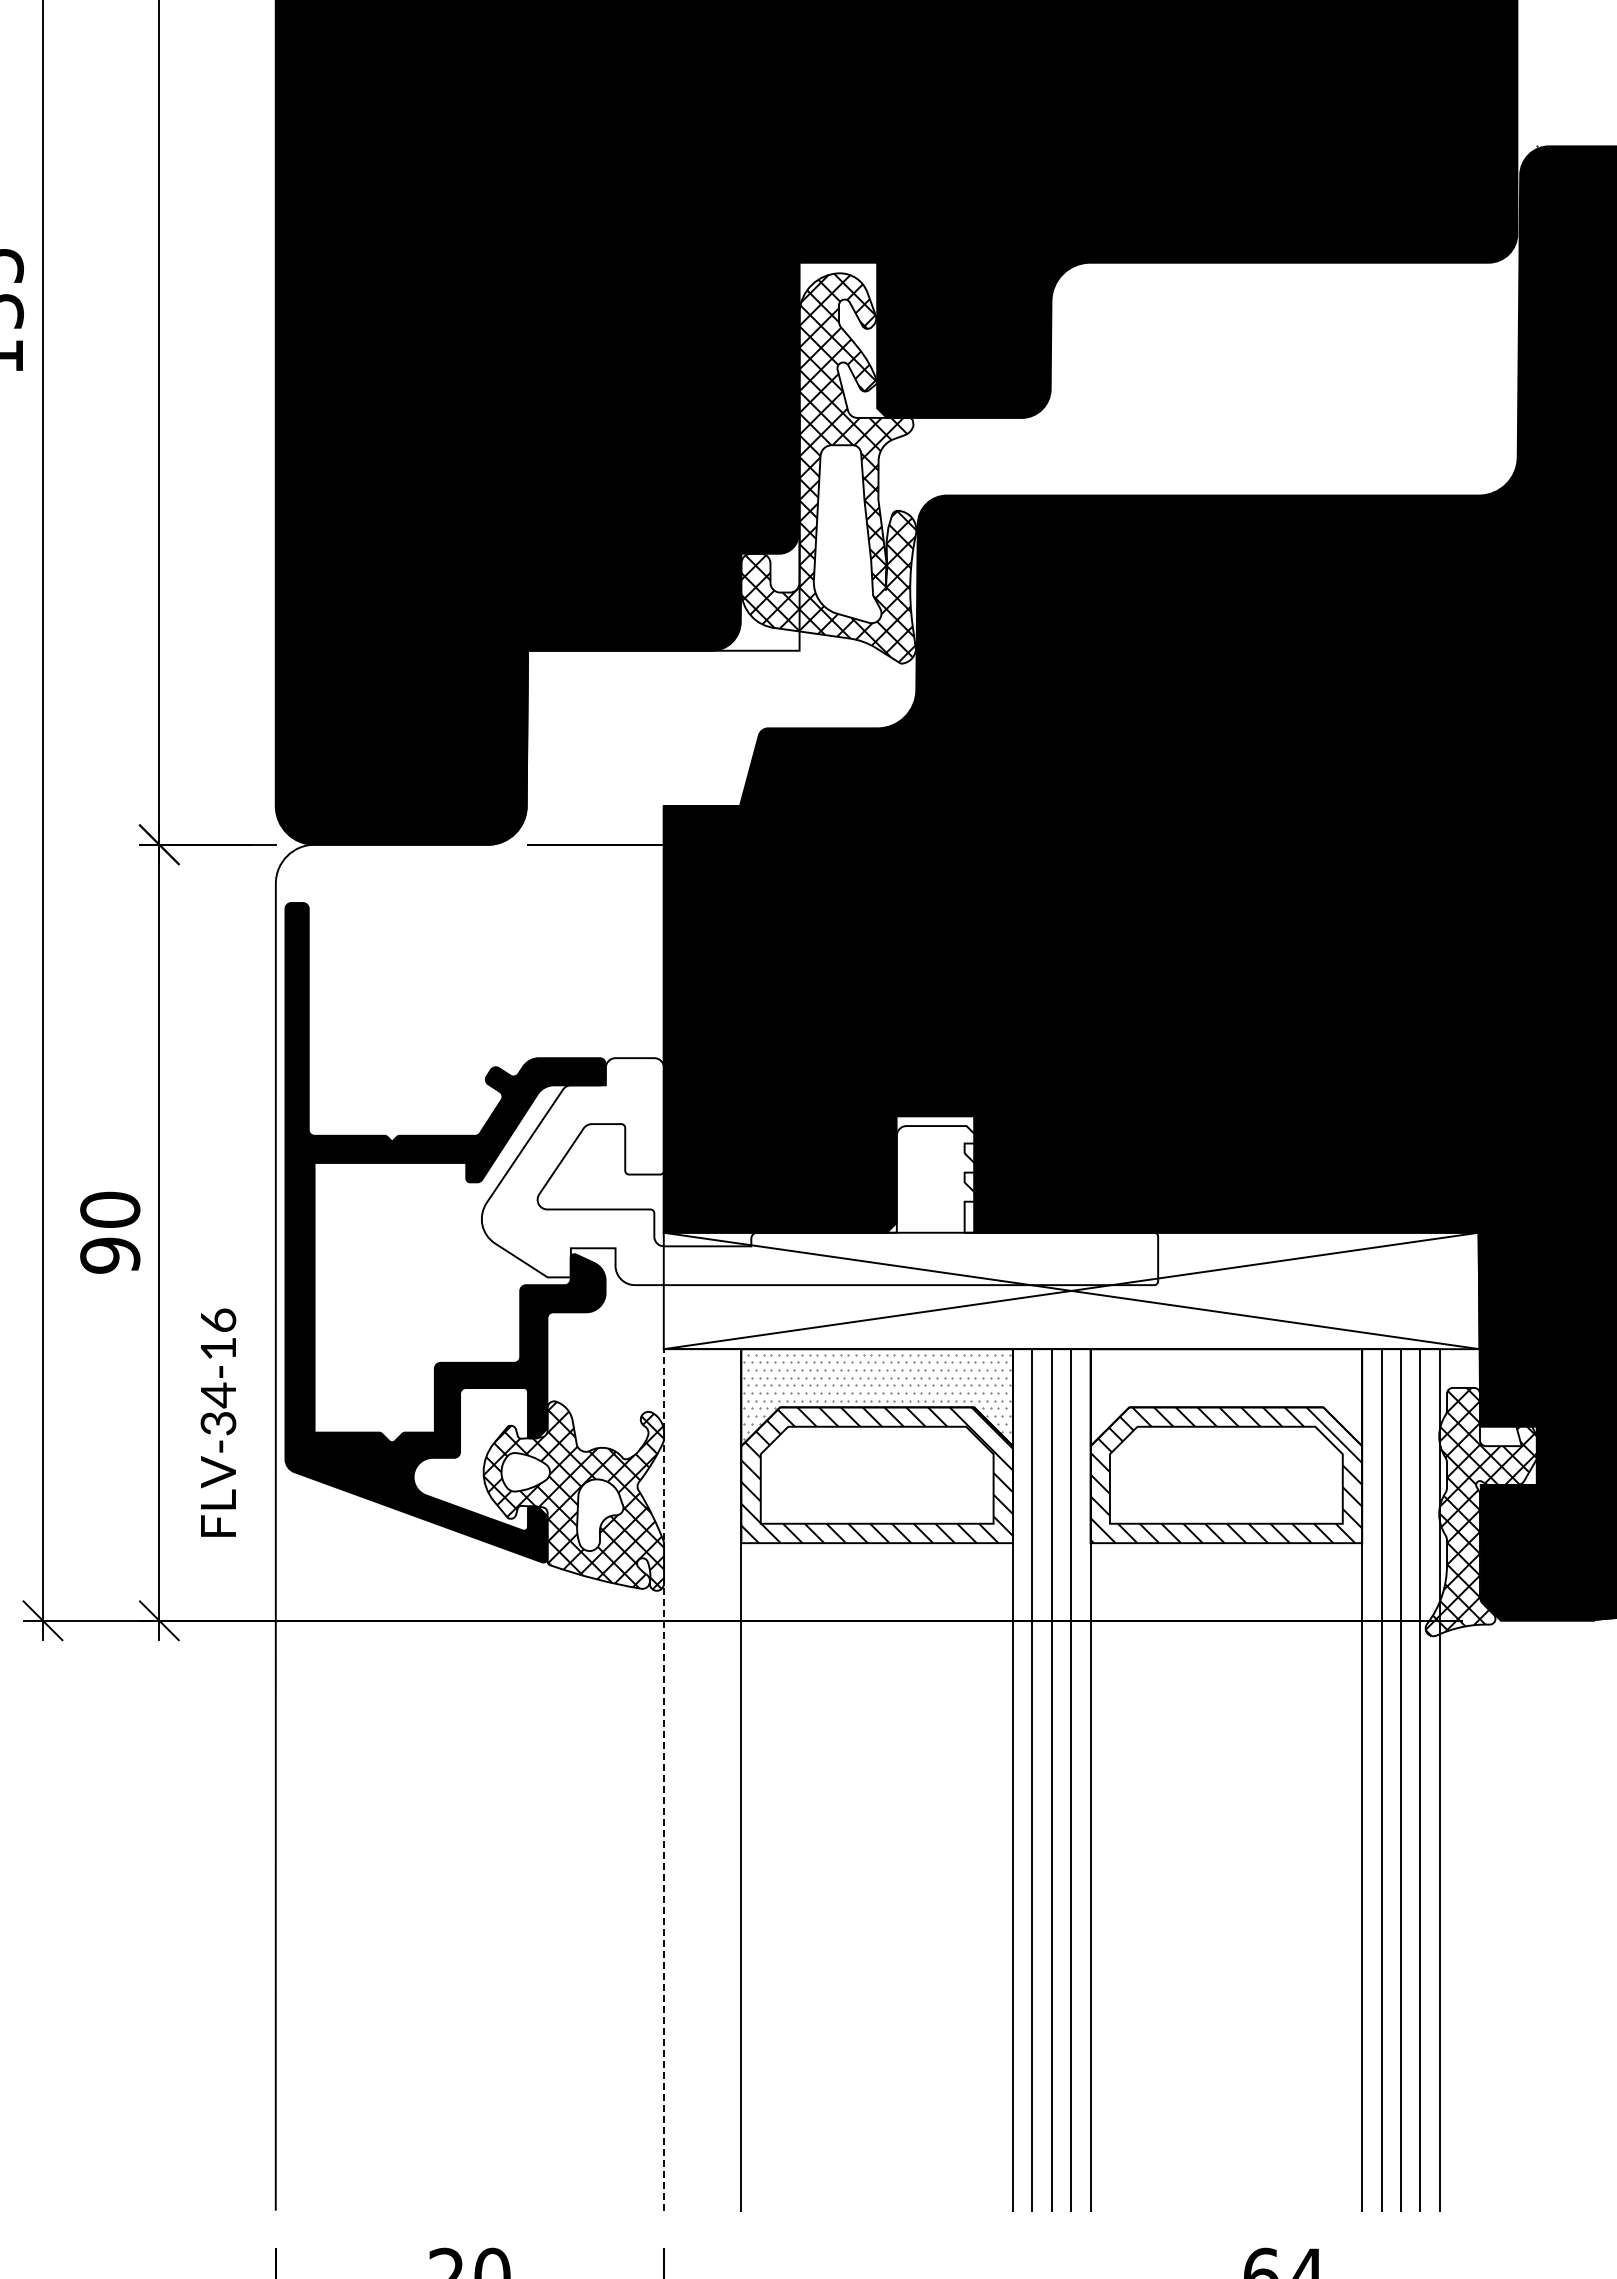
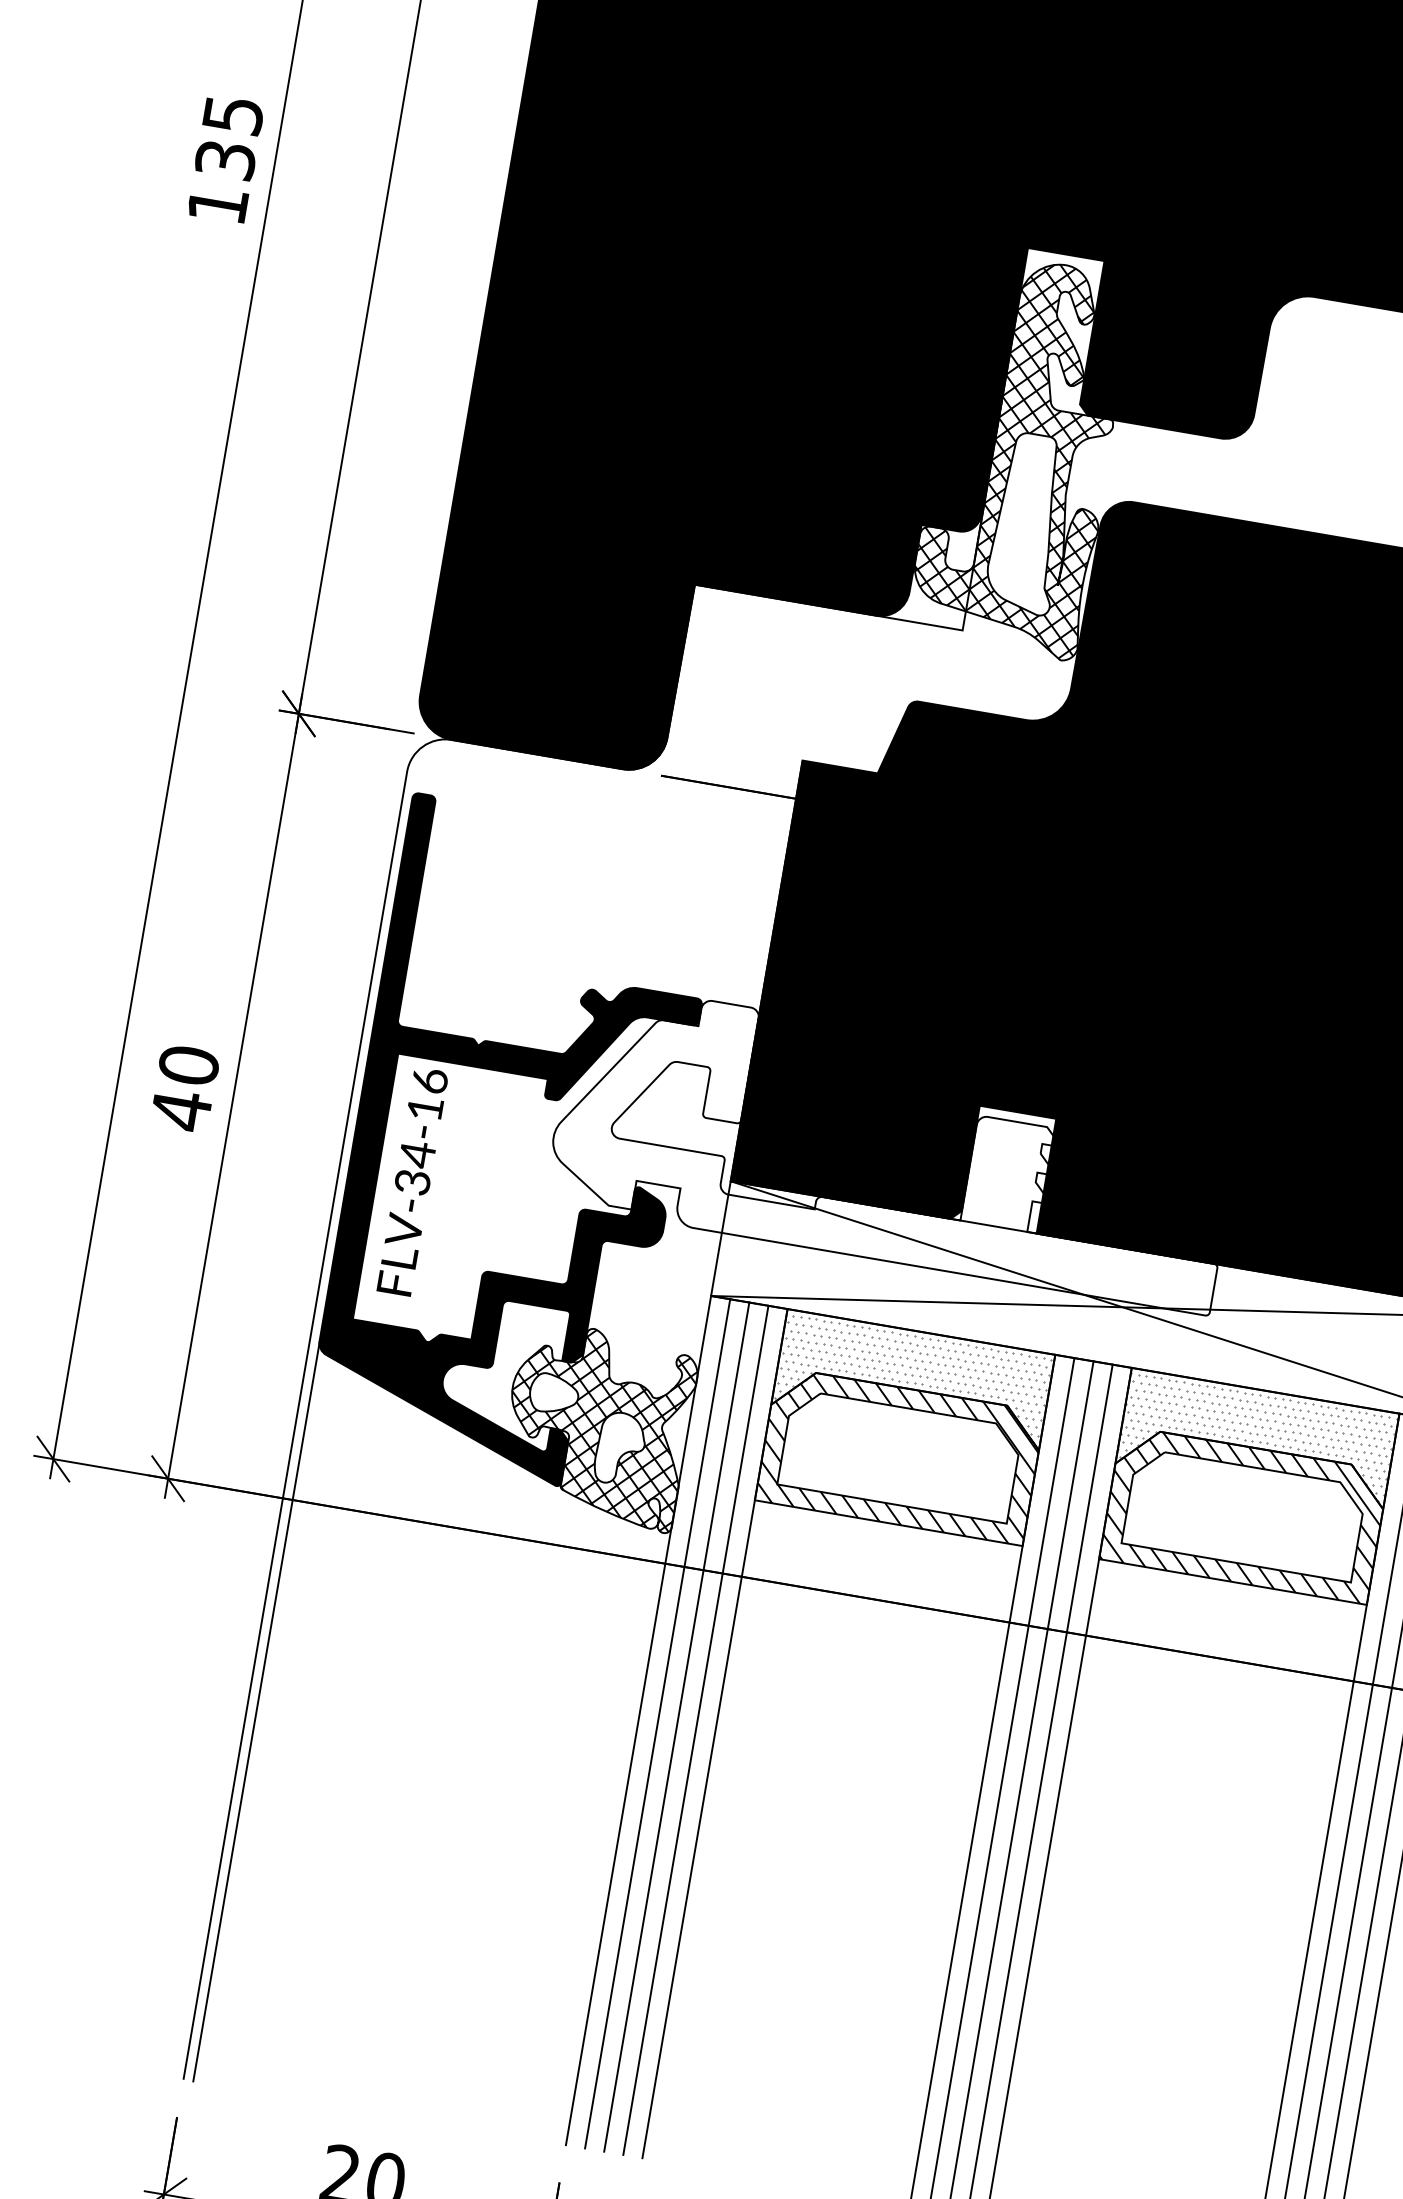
text: (110, 1255) -> (181, 1110), 90 -> 40
hatch: (1225, 1396) -> (1256, 1437), added
text: (218, 1422) -> (412, 1181), moved
line: (663, 1779) -> (638, 1720), dashed -> solid
line: (683, 1779) -> (658, 1723), added
line: (702, 1779) -> (676, 1726), added
line: (721, 1779) -> (695, 1729), added
line: (285, 1834) -> (256, 1710), added

